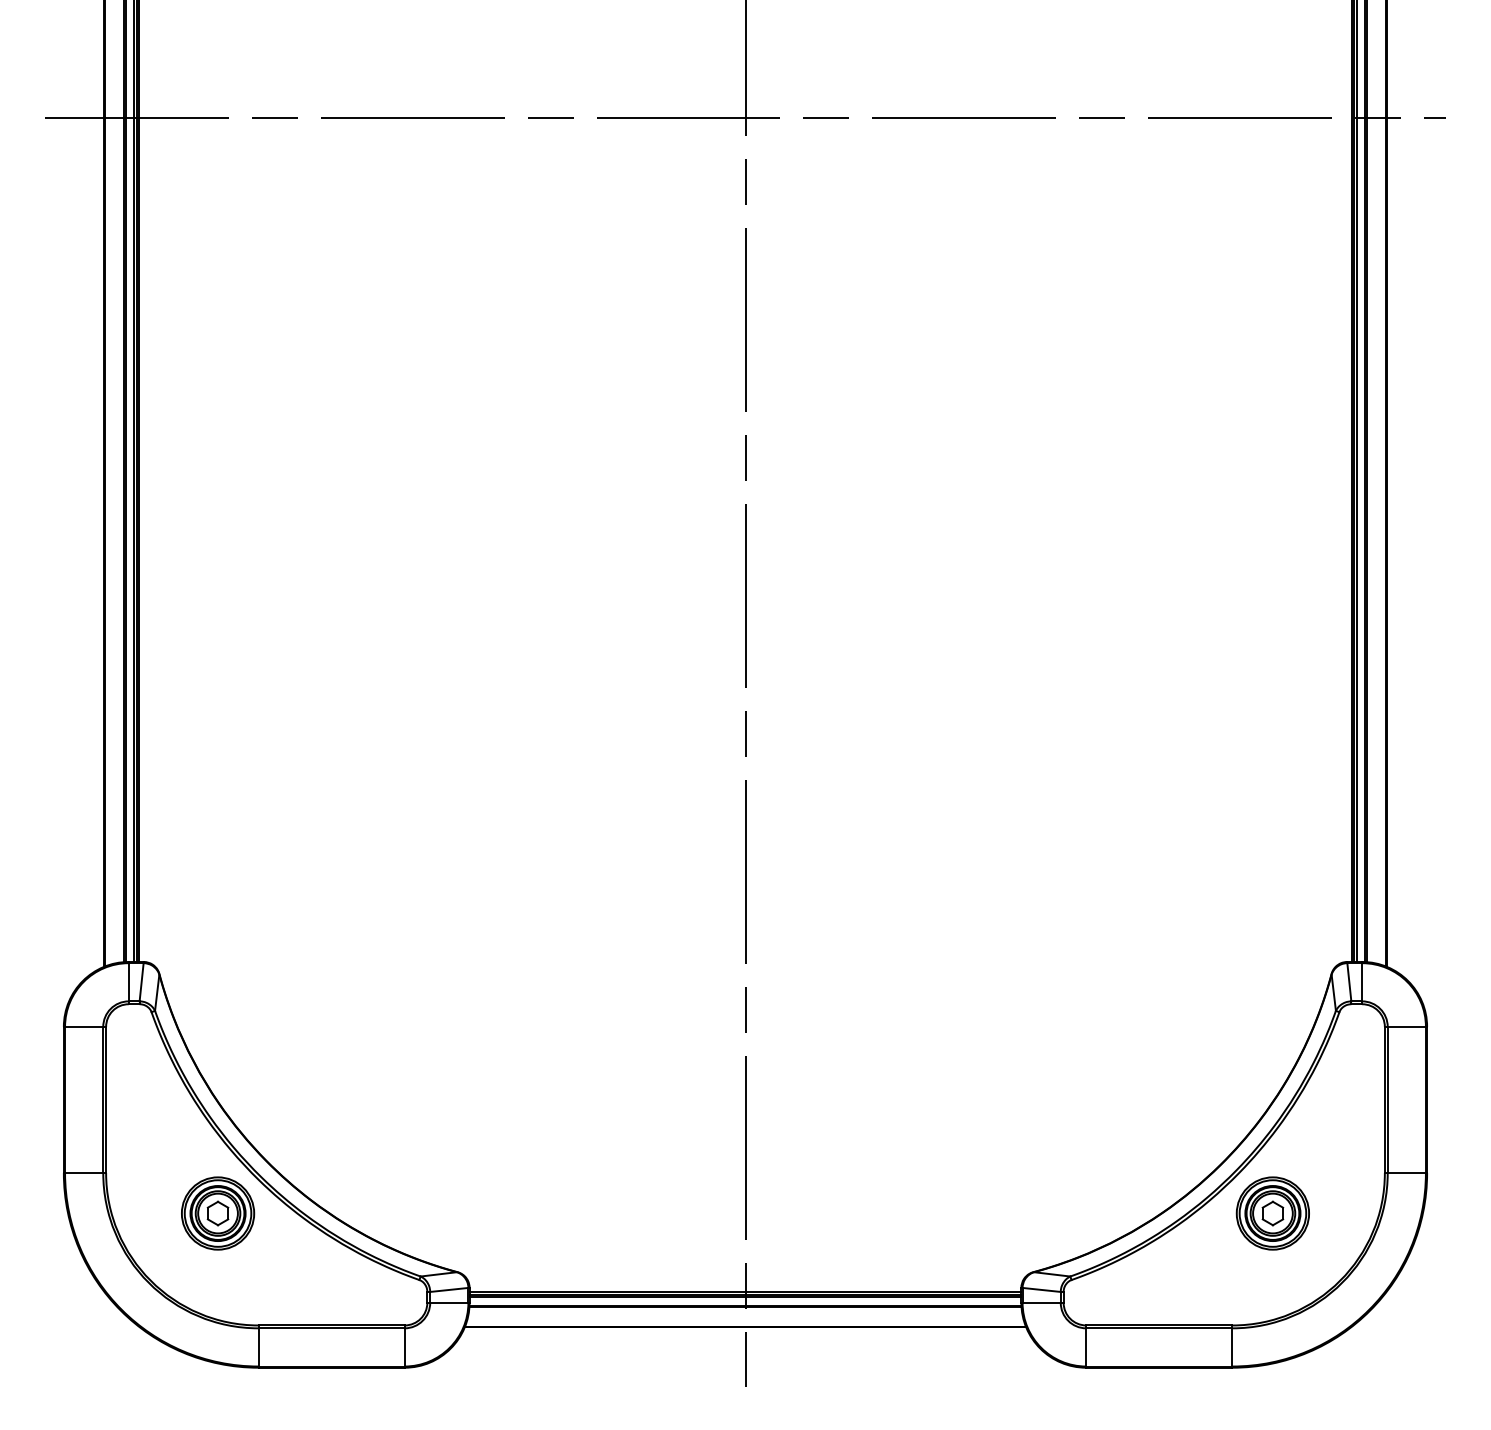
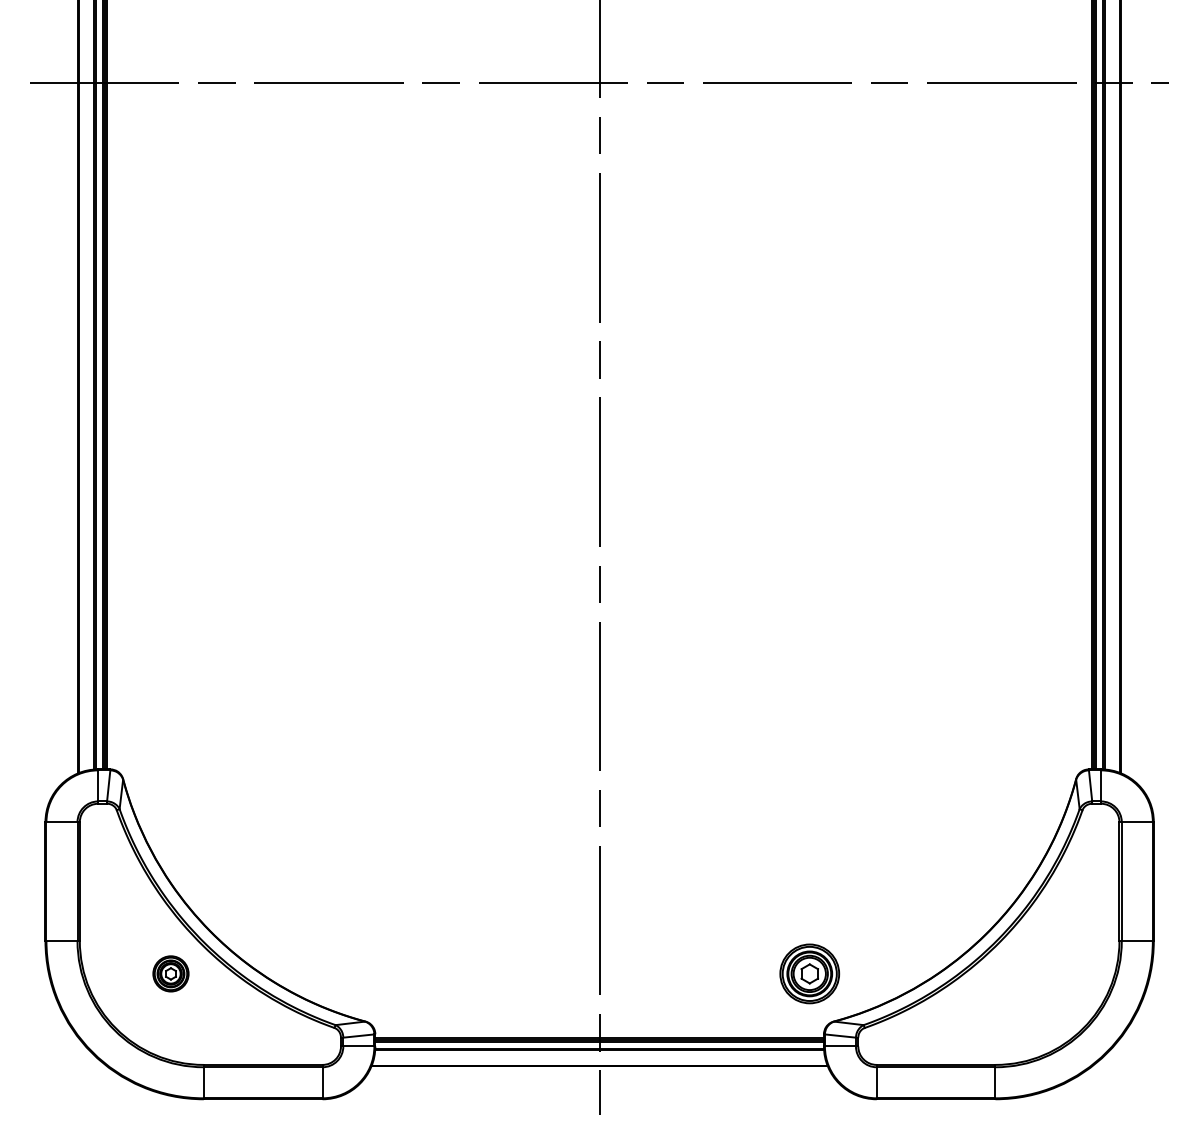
part: (218, 1213) -> (171, 973), size x0.6
part: (1272, 1213) -> (809, 973), moved

